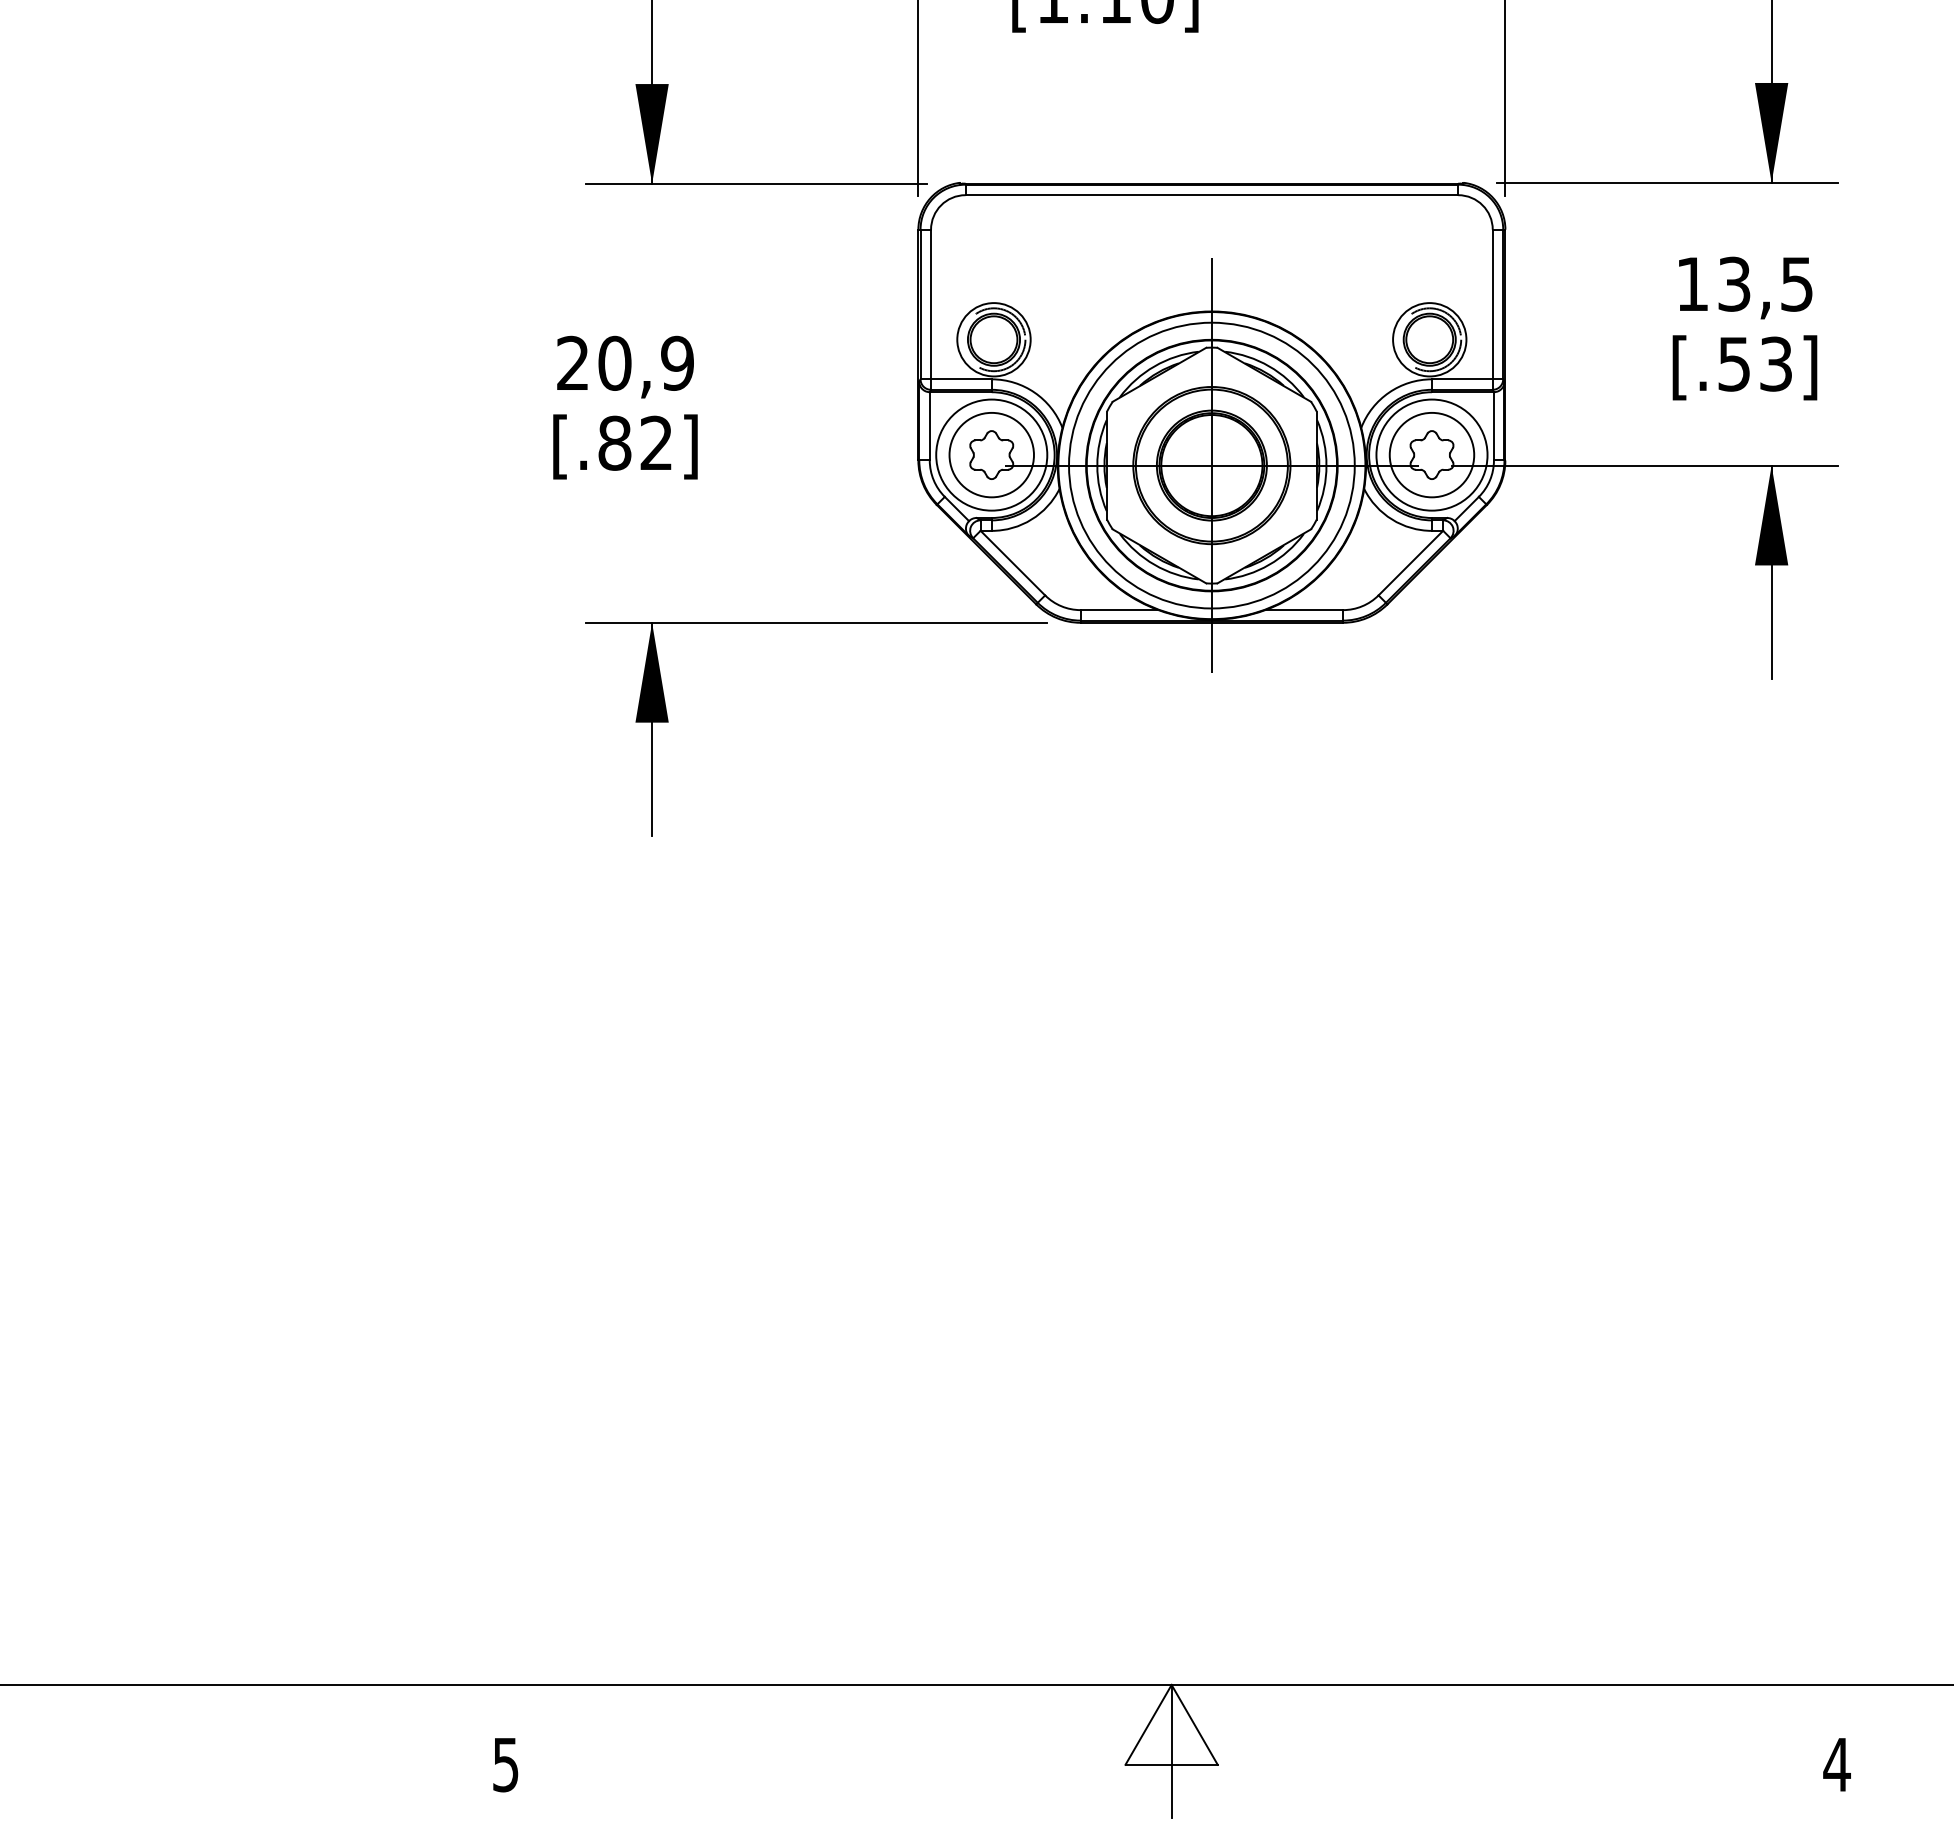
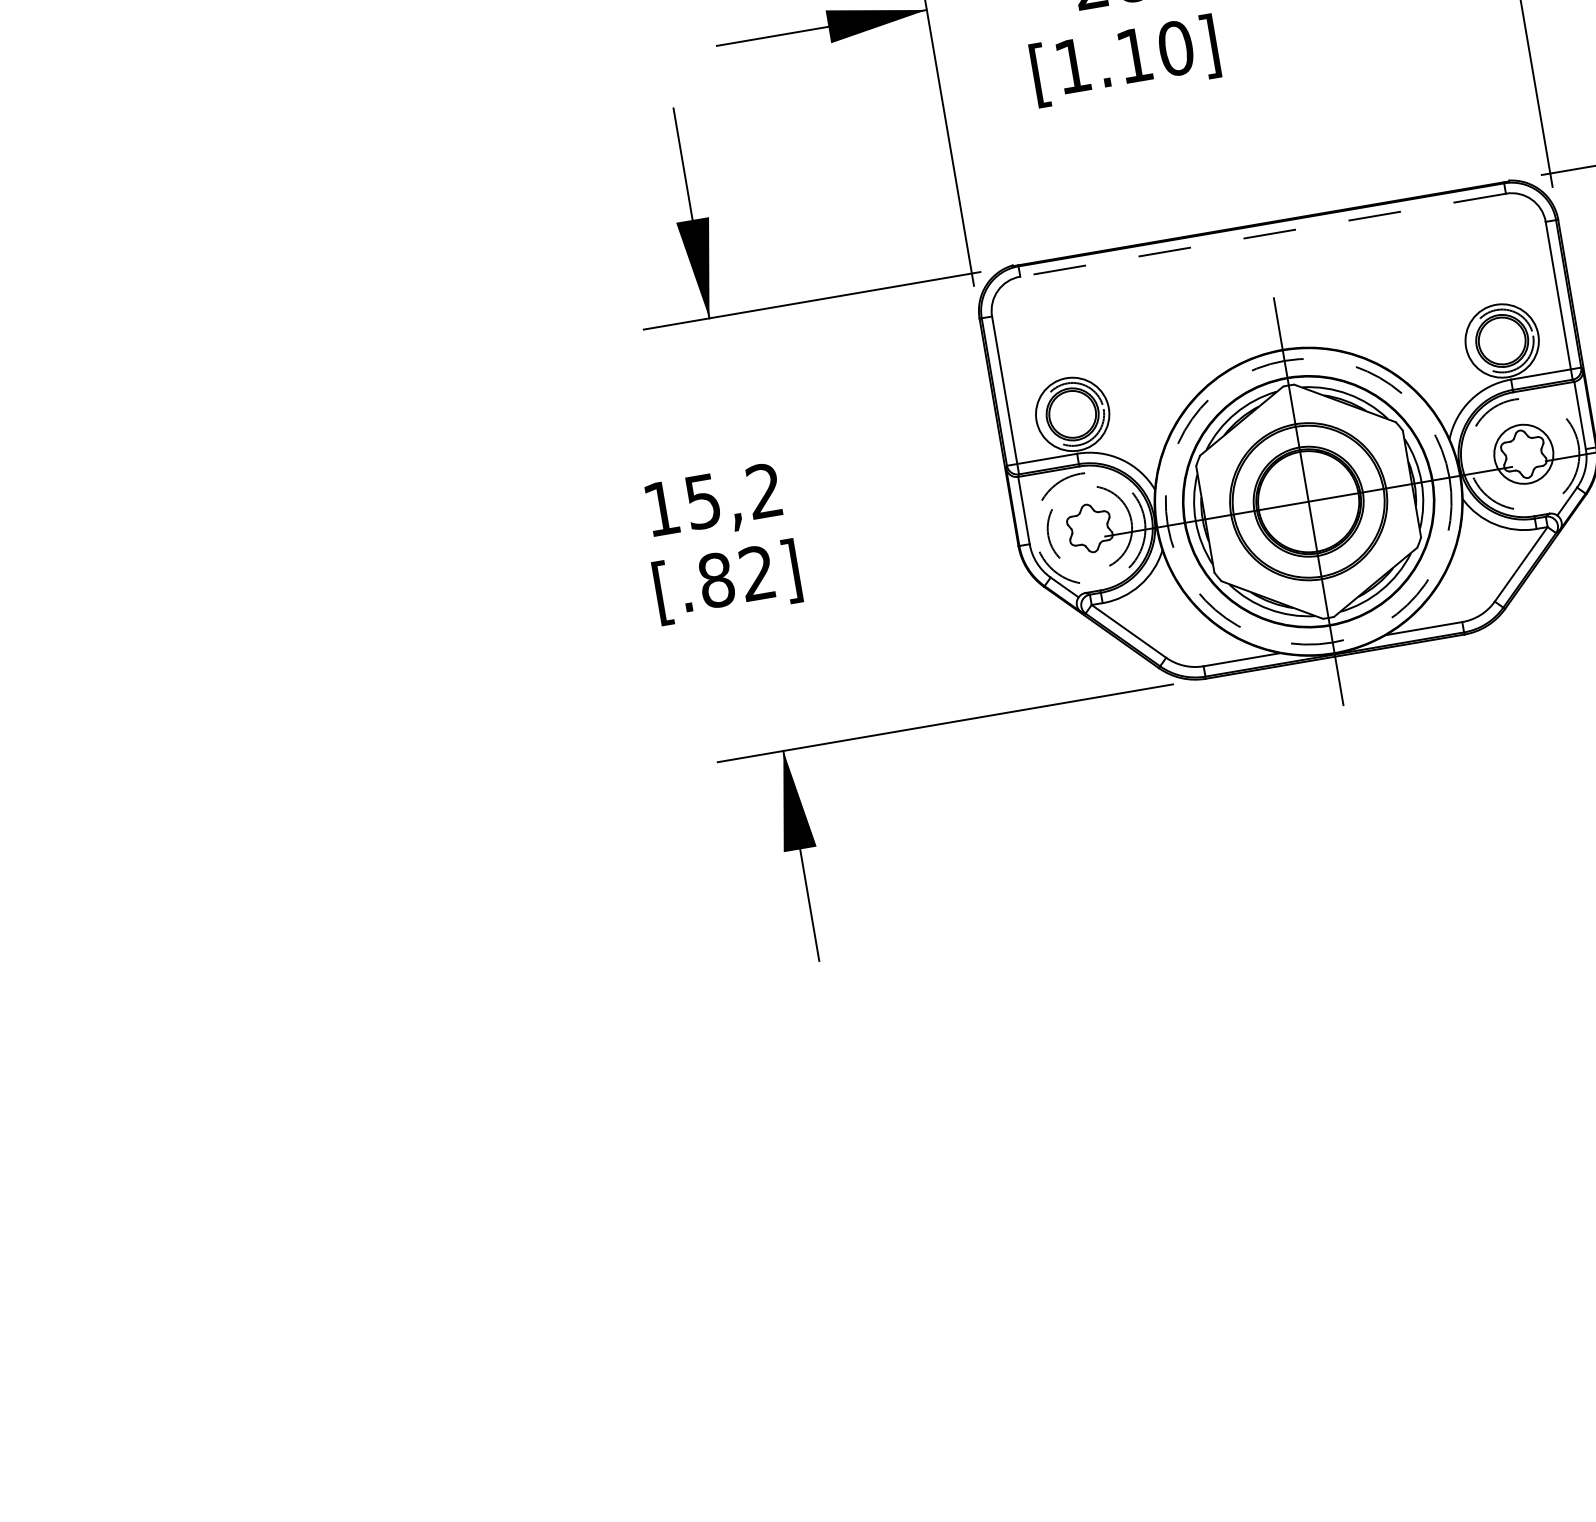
line: (1211, 195) -> (1262, 235), solid -> dashed
text: (625, 362) -> (713, 498), 20,9 -> 15,2
circle: (991, 454) -> (1089, 527), solid -> dashed
circle: (991, 454) -> (1089, 527), solid -> dashed
circle: (1431, 454) -> (1523, 453), size x0.7
circle: (1431, 454) -> (1523, 453), solid -> dashed
circle: (1211, 465) -> (1308, 501), solid -> dashed

